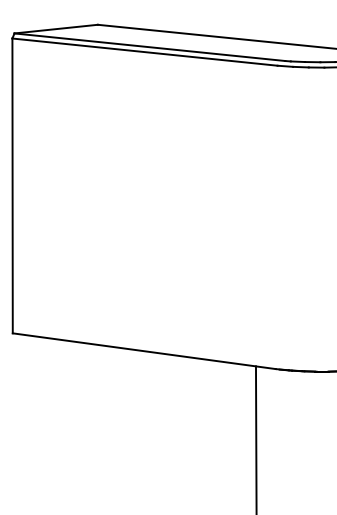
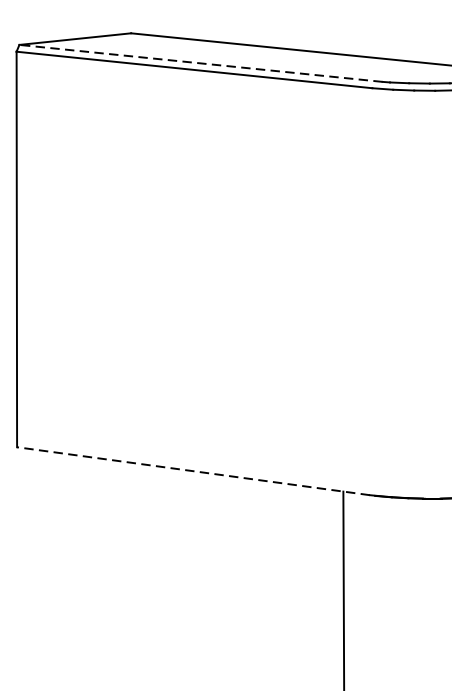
line: (149, 47) -> (200, 63), solid -> dashed
line: (144, 351) -> (193, 471), solid -> dashed

